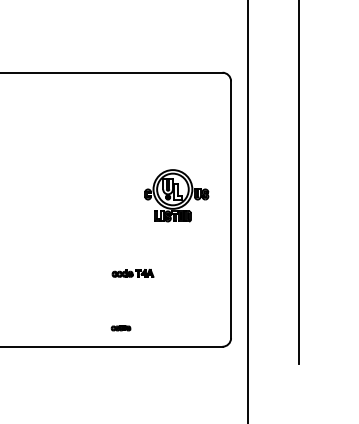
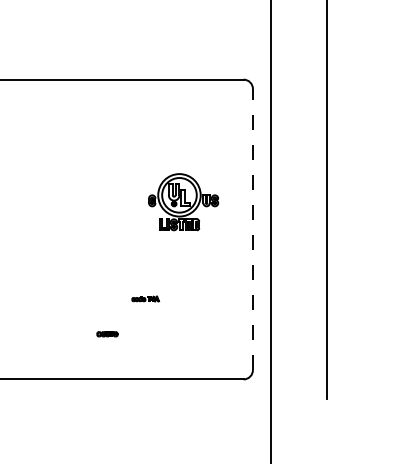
part: (176, 195) -> (183, 201), moved
line: (231, 209) -> (253, 229), solid -> dashed
part: (132, 272) -> (145, 298), size x0.6
part: (120, 328) -> (106, 334), moved

